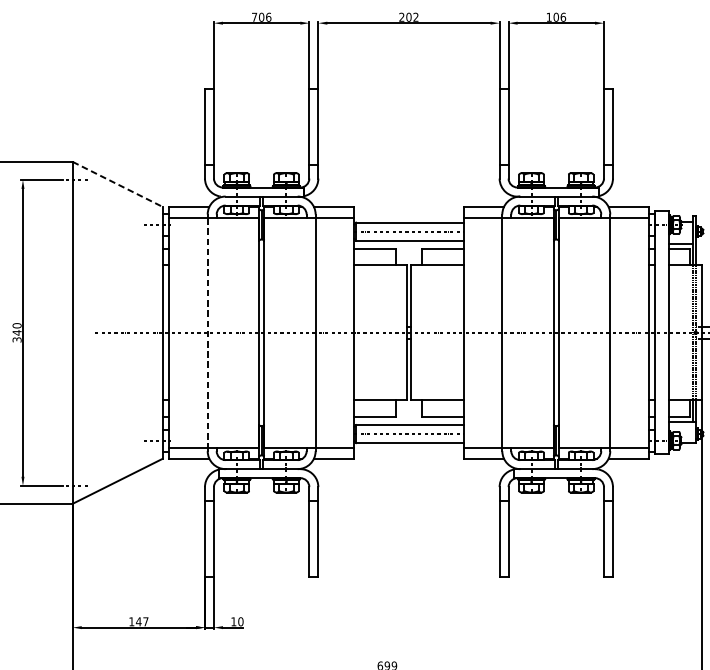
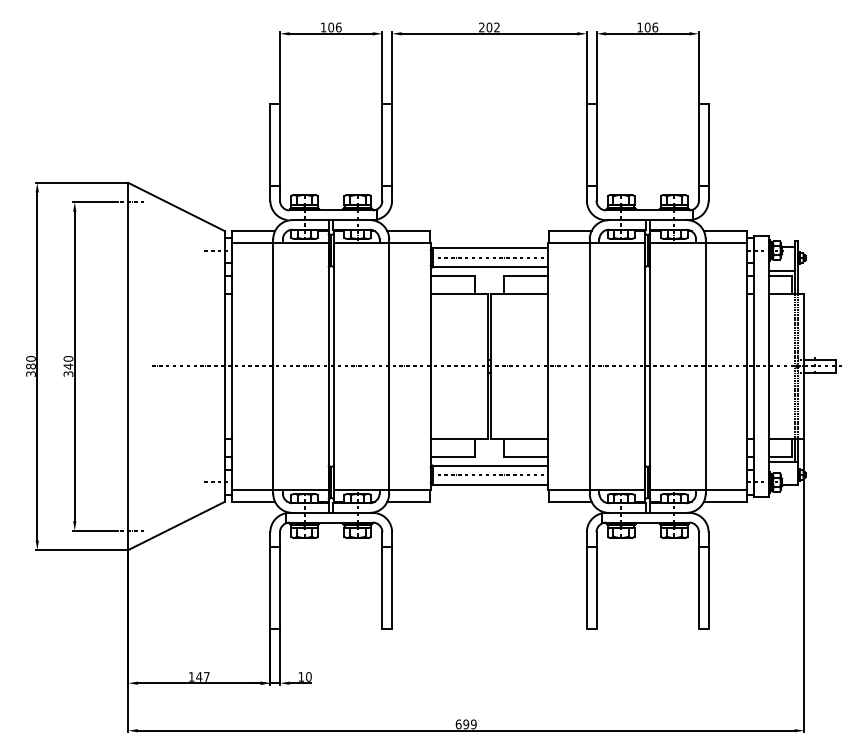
text: (254, 17) -> (323, 27), 706 -> 106
line: (118, 184) -> (177, 207), dashed -> solid
line: (207, 333) -> (273, 367), dashed -> solid

